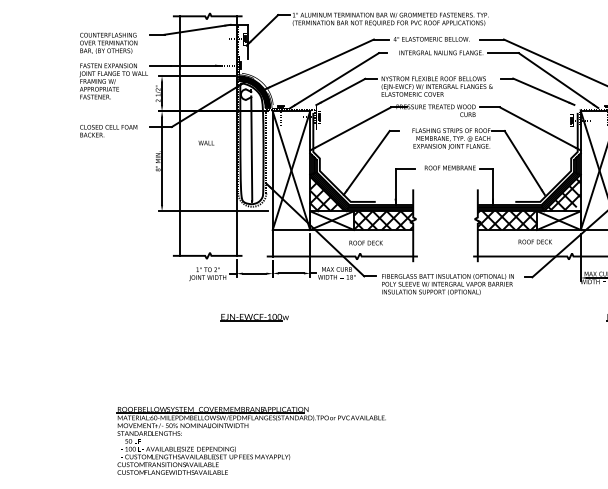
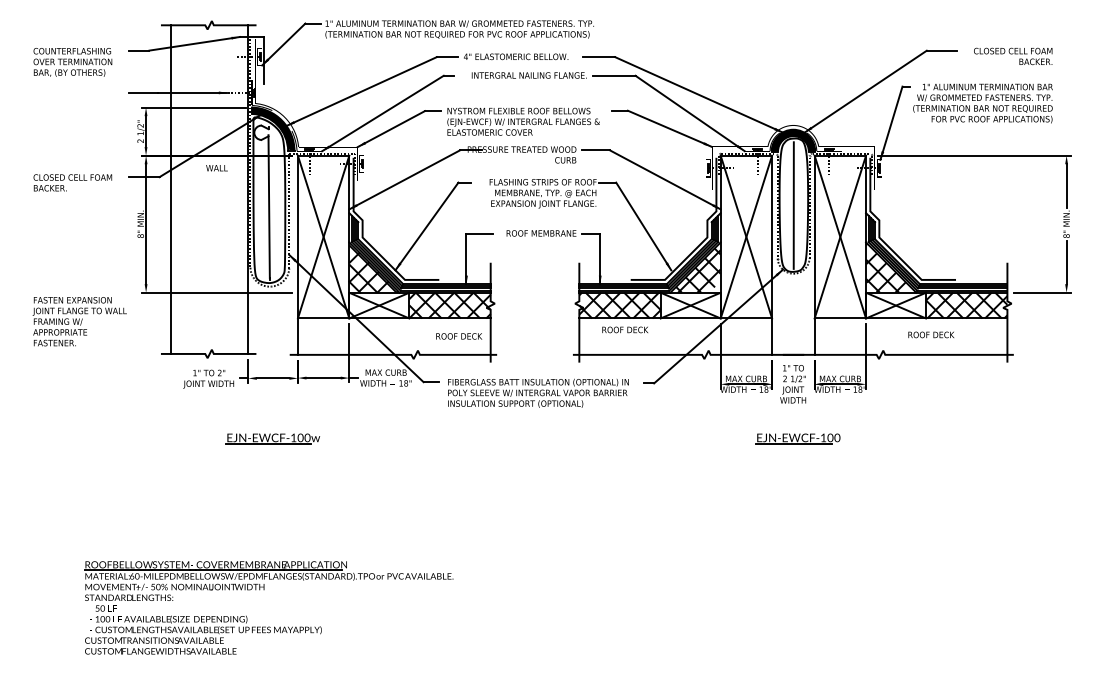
text: (113, 81) -> (79, 321), moved
text: (206, 143) -> (216, 168), moved
text: (534, 241) -> (624, 329), moved
text: (366, 243) -> (459, 336), moved

